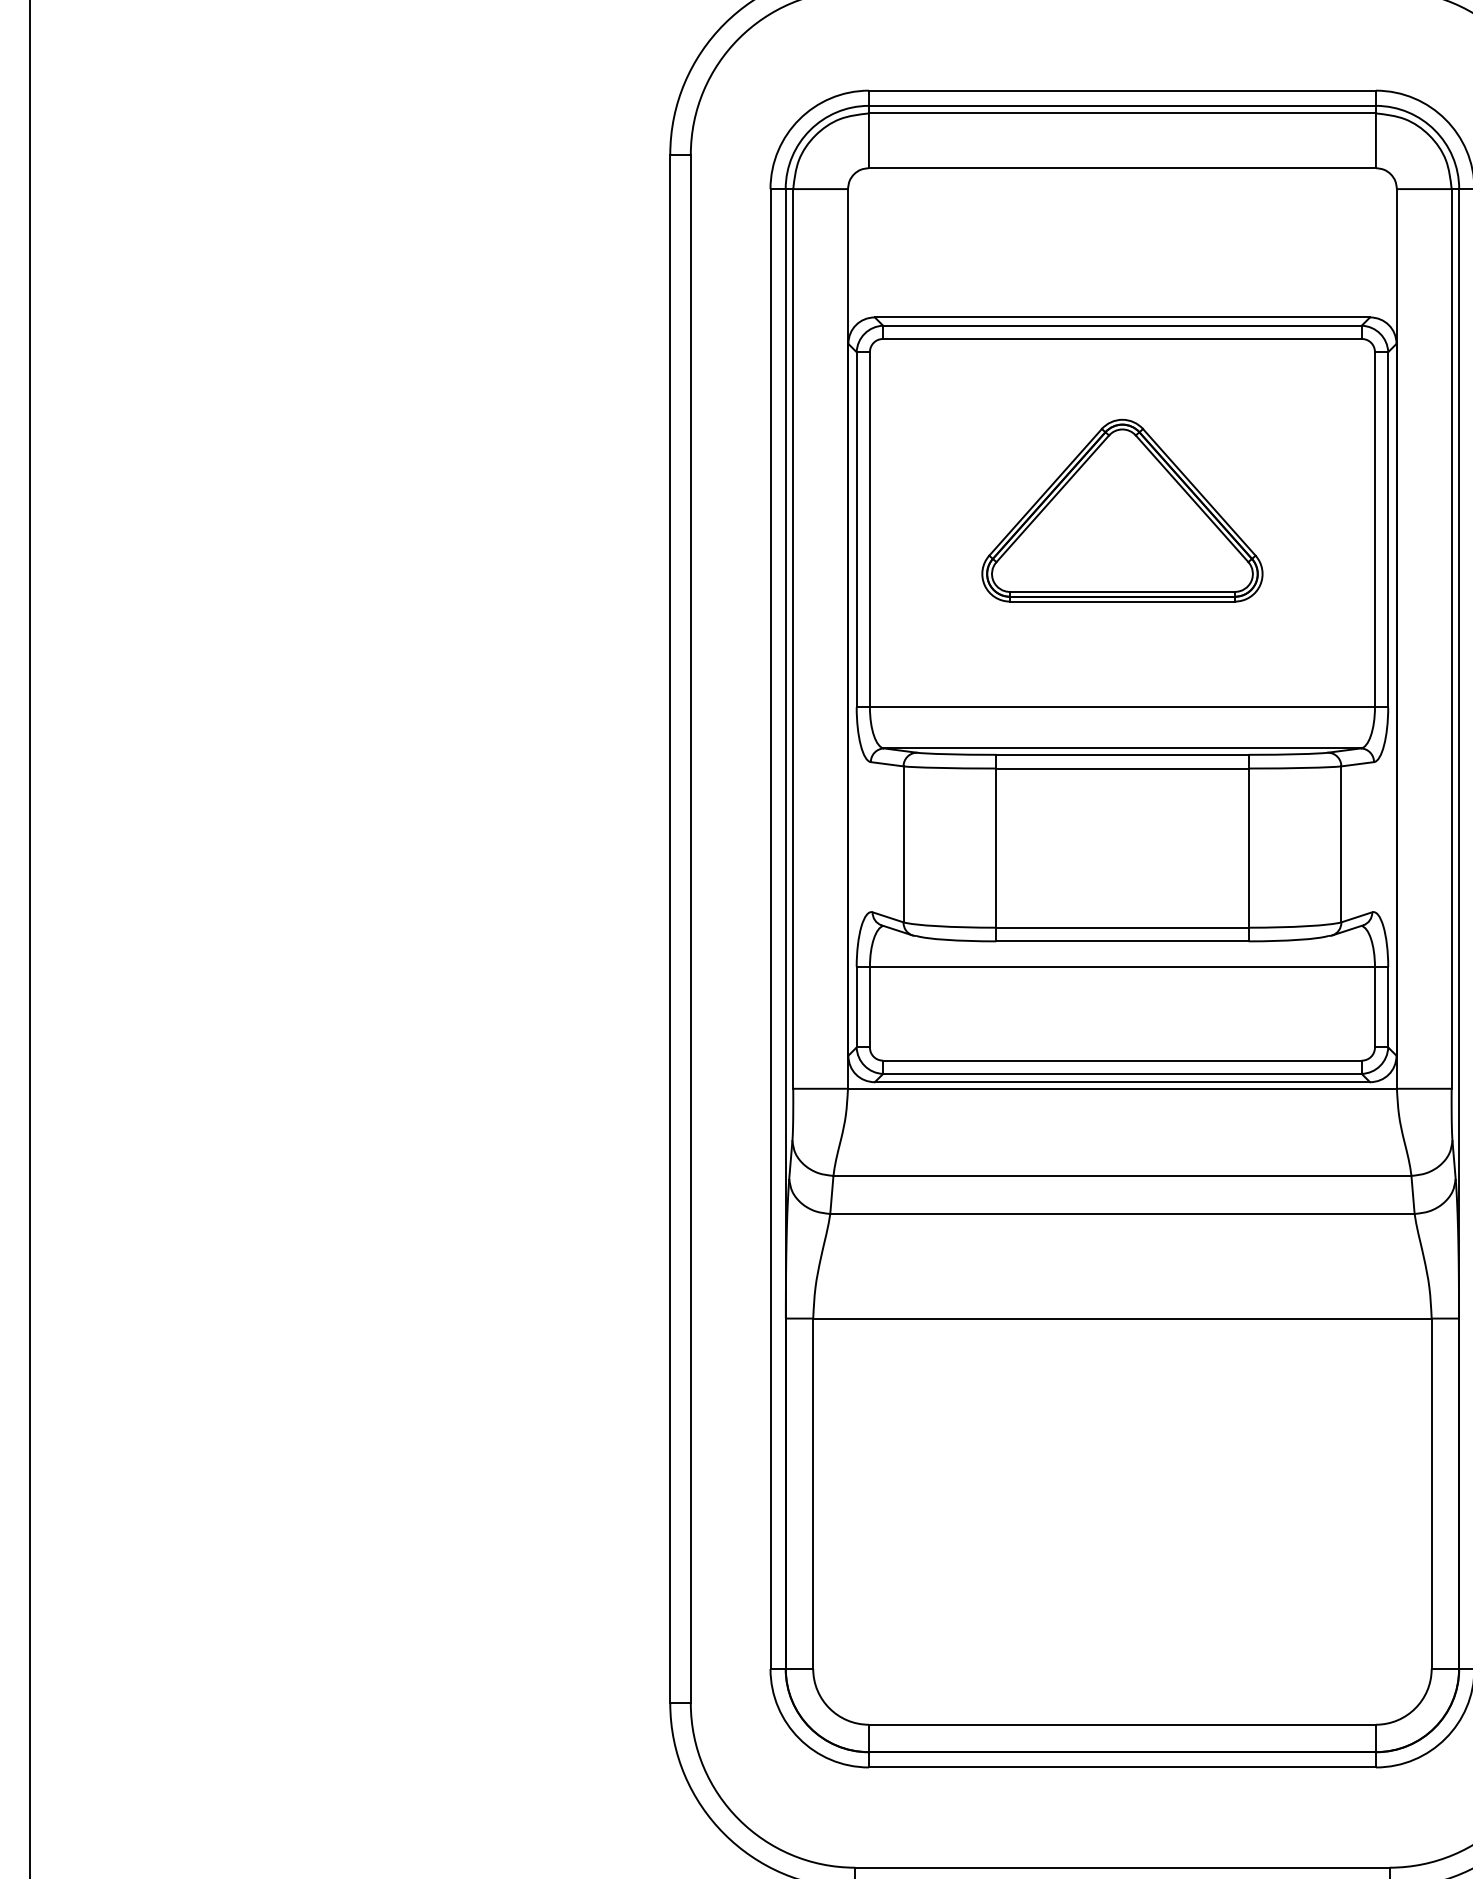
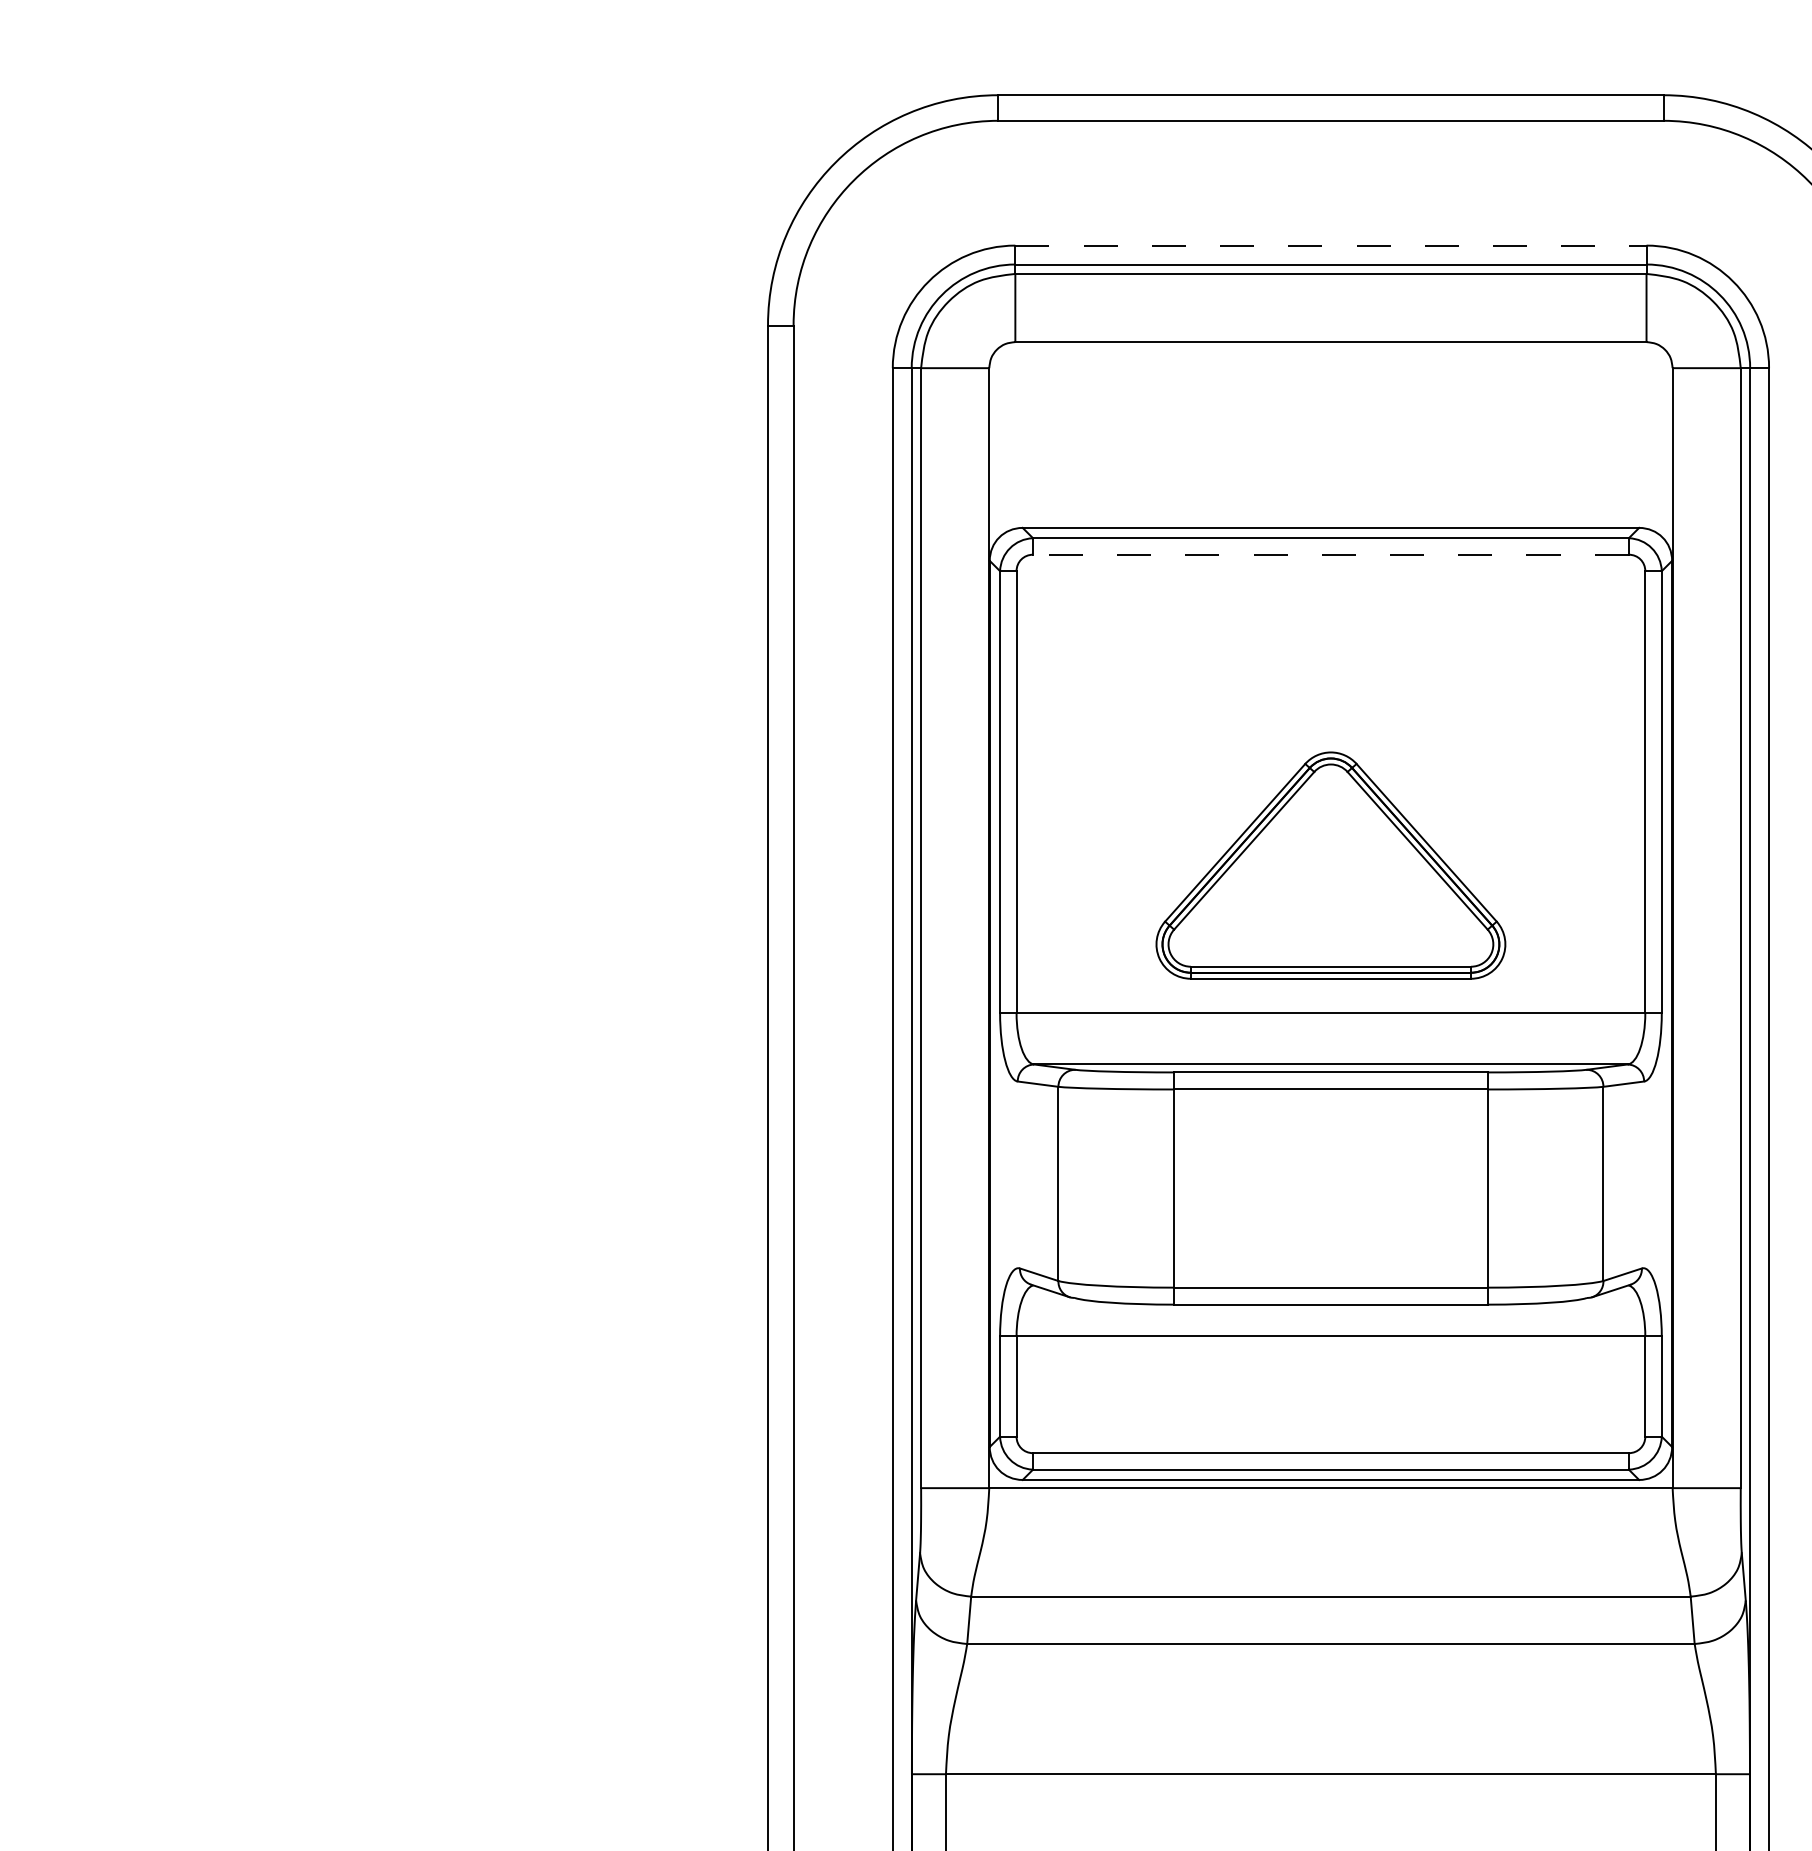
line: (1122, 90) -> (1330, 245), solid -> dashed
line: (1121, 338) -> (1329, 554), solid -> dashed
part: (1122, 510) -> (1330, 865), moved

